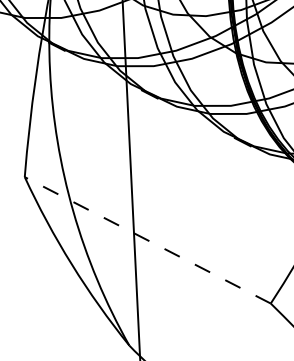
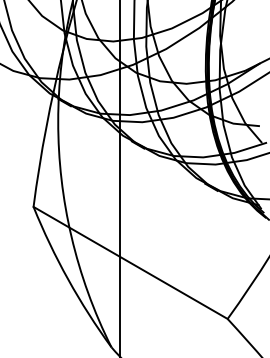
line: (147, 239) -> (130, 262), dashed -> solid

